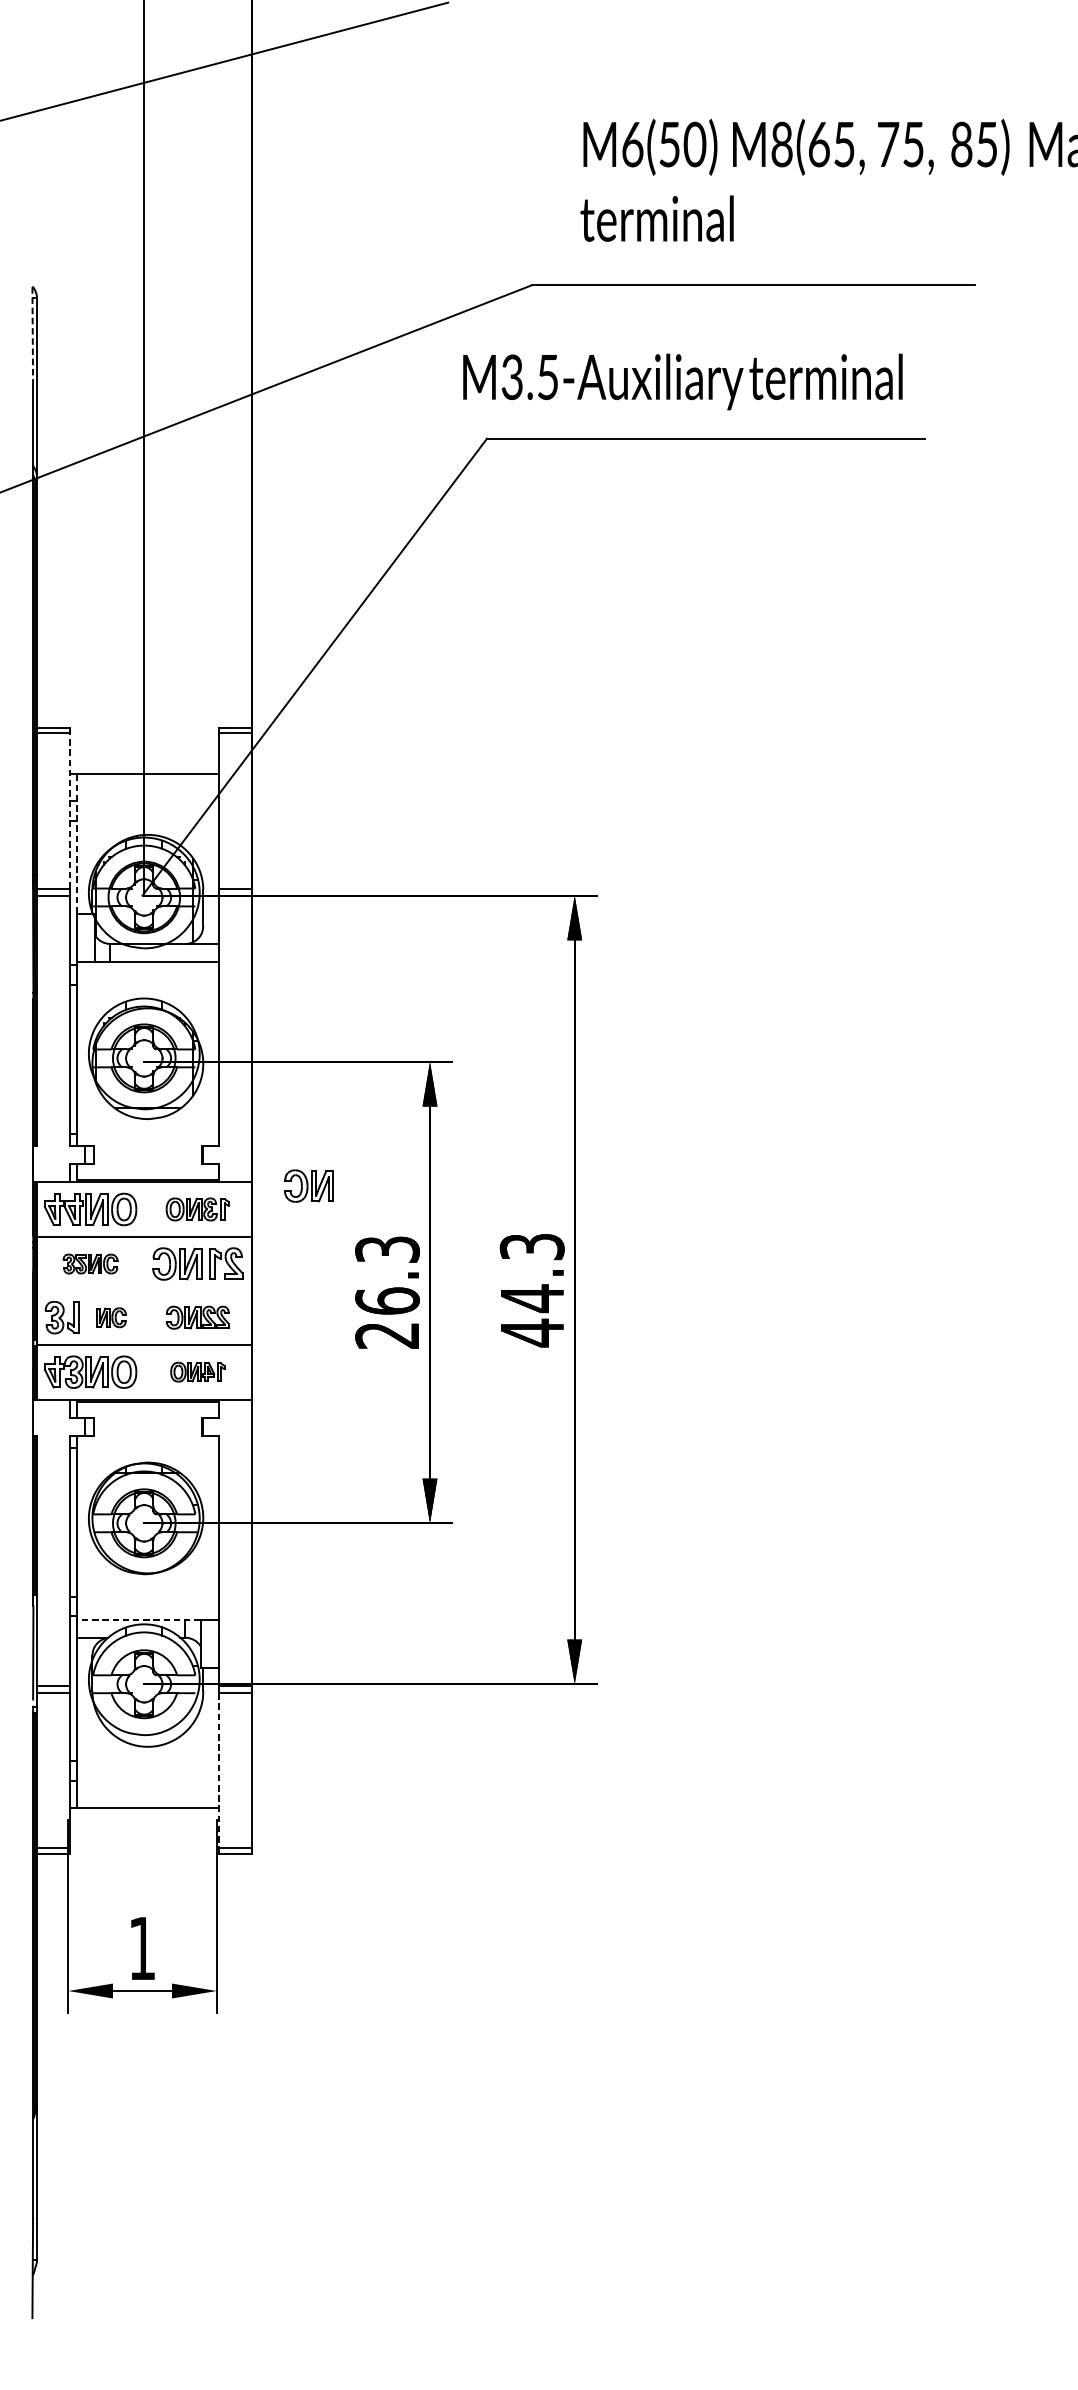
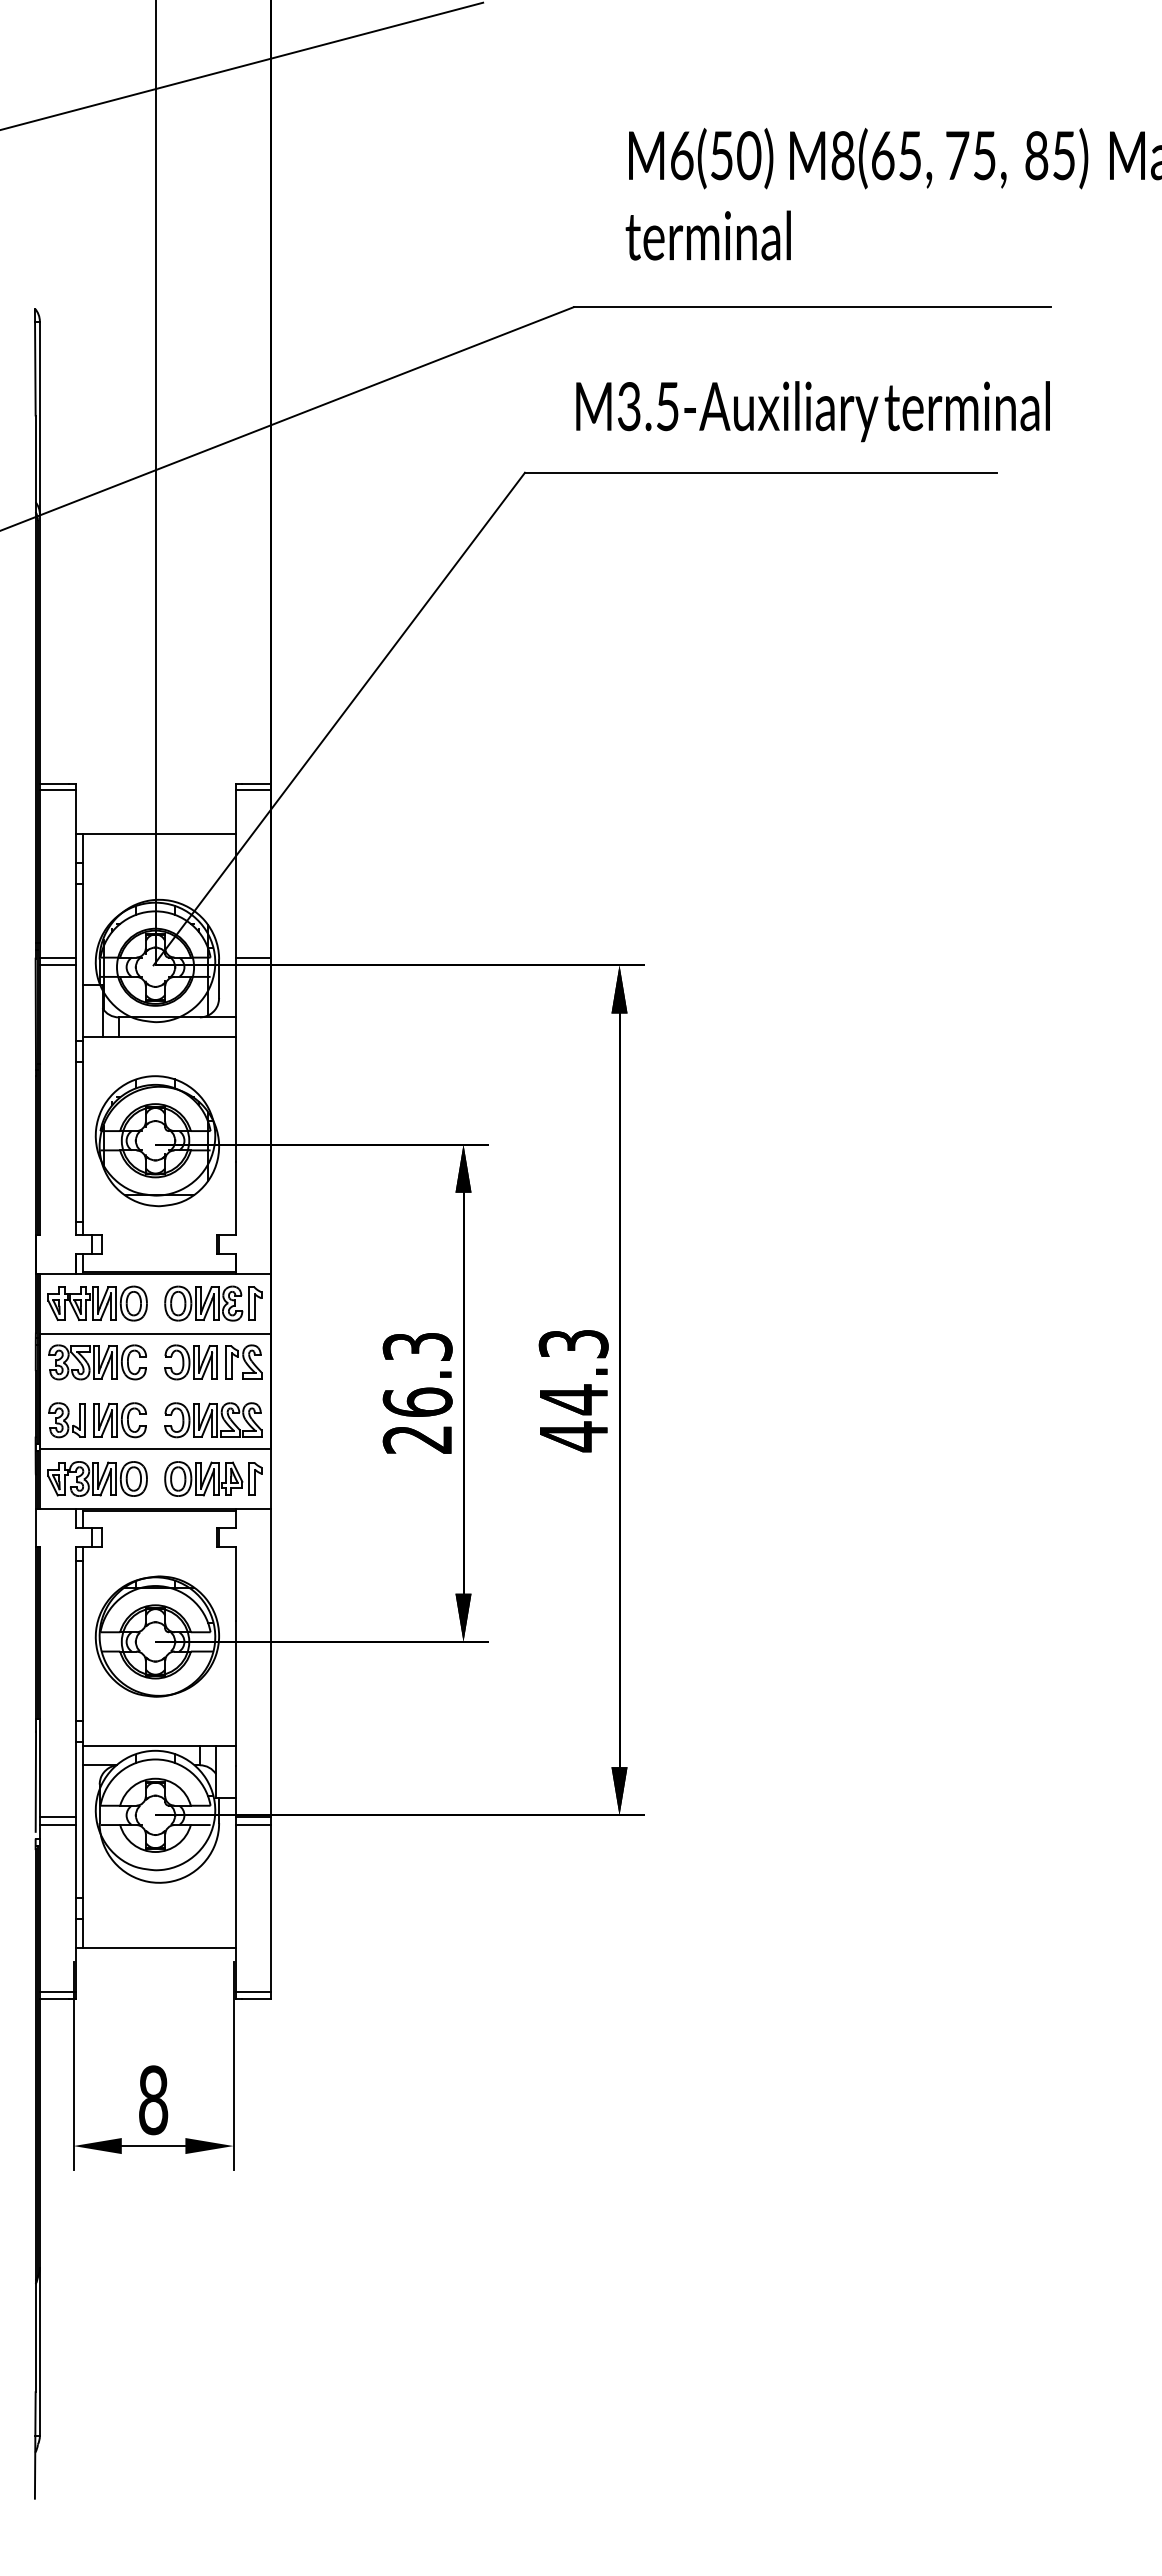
line: (32, 335) -> (35, 361), dashed -> solid
text: (682, 381) -> (812, 411), moved
line: (70, 811) -> (75, 874), dashed -> solid
line: (77, 842) -> (83, 908), dashed -> solid
part: (308, 1186) -> (332, 1278), removed
part: (198, 1209) -> (213, 1303), size x1.43
part: (90, 1264) -> (97, 1362), size x1.67
part: (110, 1317) -> (119, 1420), size x1.67
part: (198, 1317) -> (213, 1420), size x1.43
part: (198, 1371) -> (213, 1478), size x1.67
line: (138, 1620) -> (149, 1746), dashed -> solid
line: (218, 1770) -> (235, 1908), dashed -> solid
text: (142, 1948) -> (153, 2100), 1 -> 8

